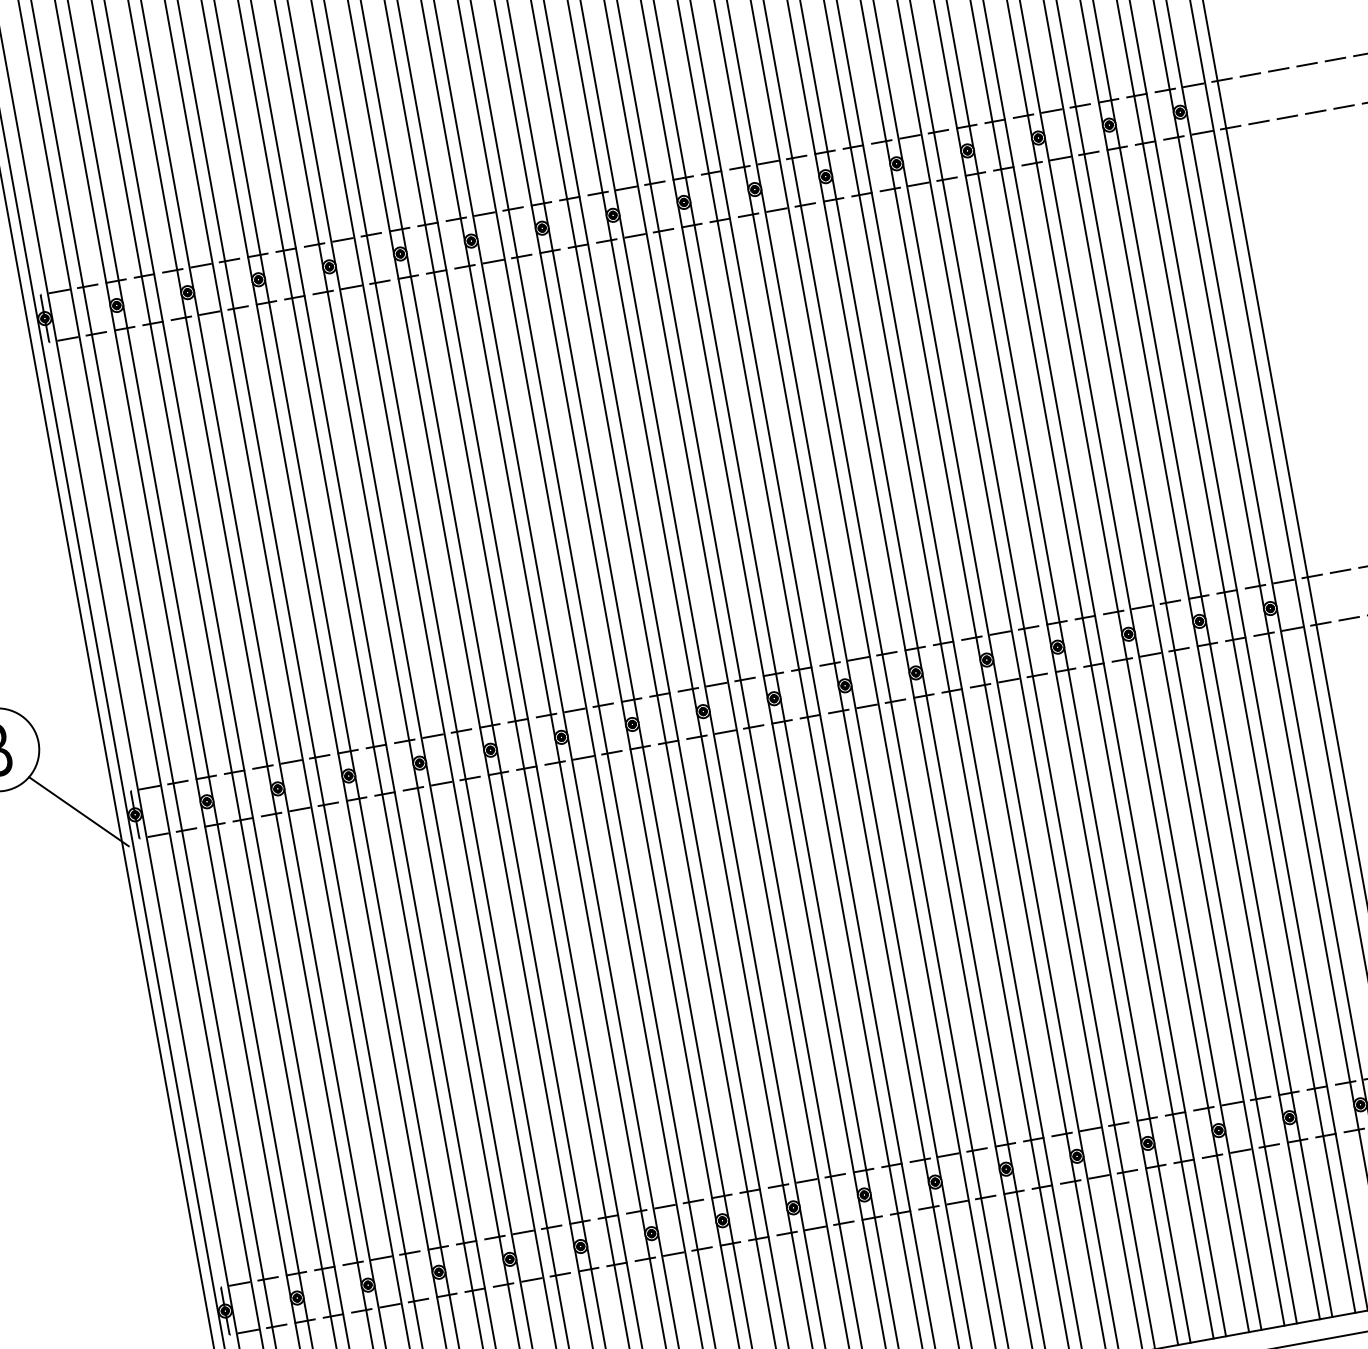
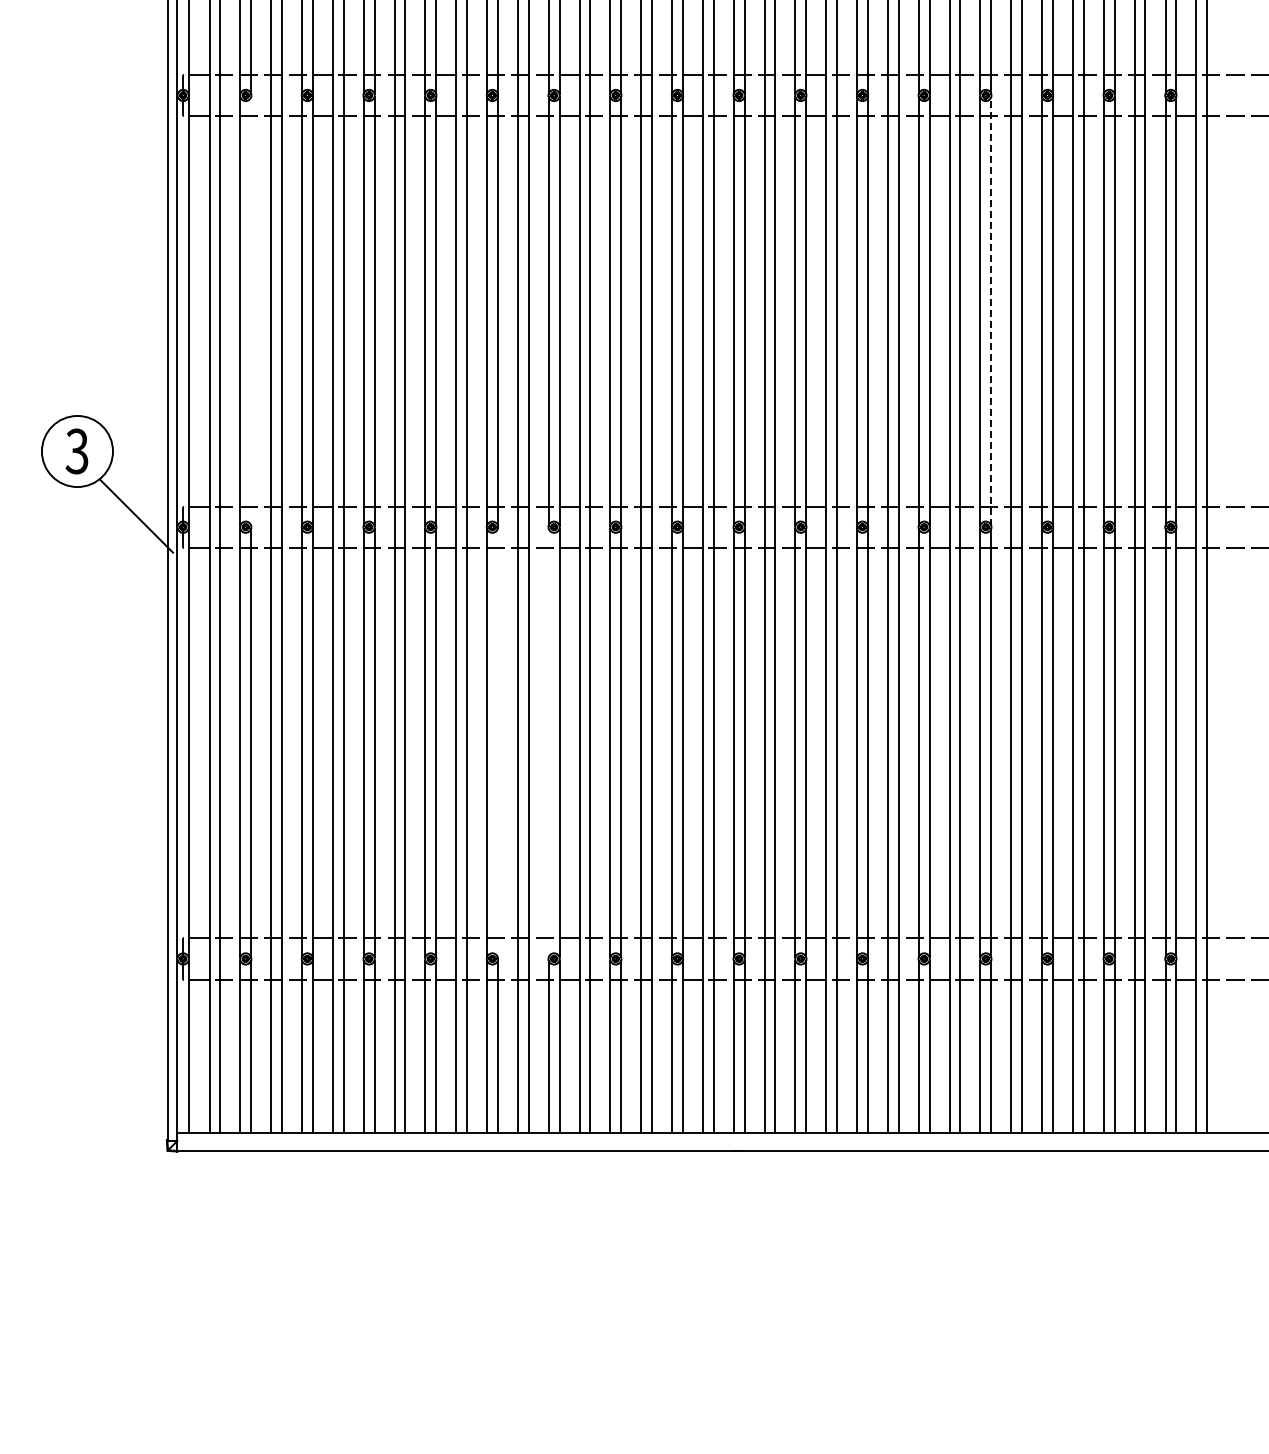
line: (1018, 396) -> (991, 310), solid -> dashed
line: (168, 552) -> (251, 311), removed
line: (599, 986) -> (548, 742), removed
line: (541, 996) -> (497, 742), removed

